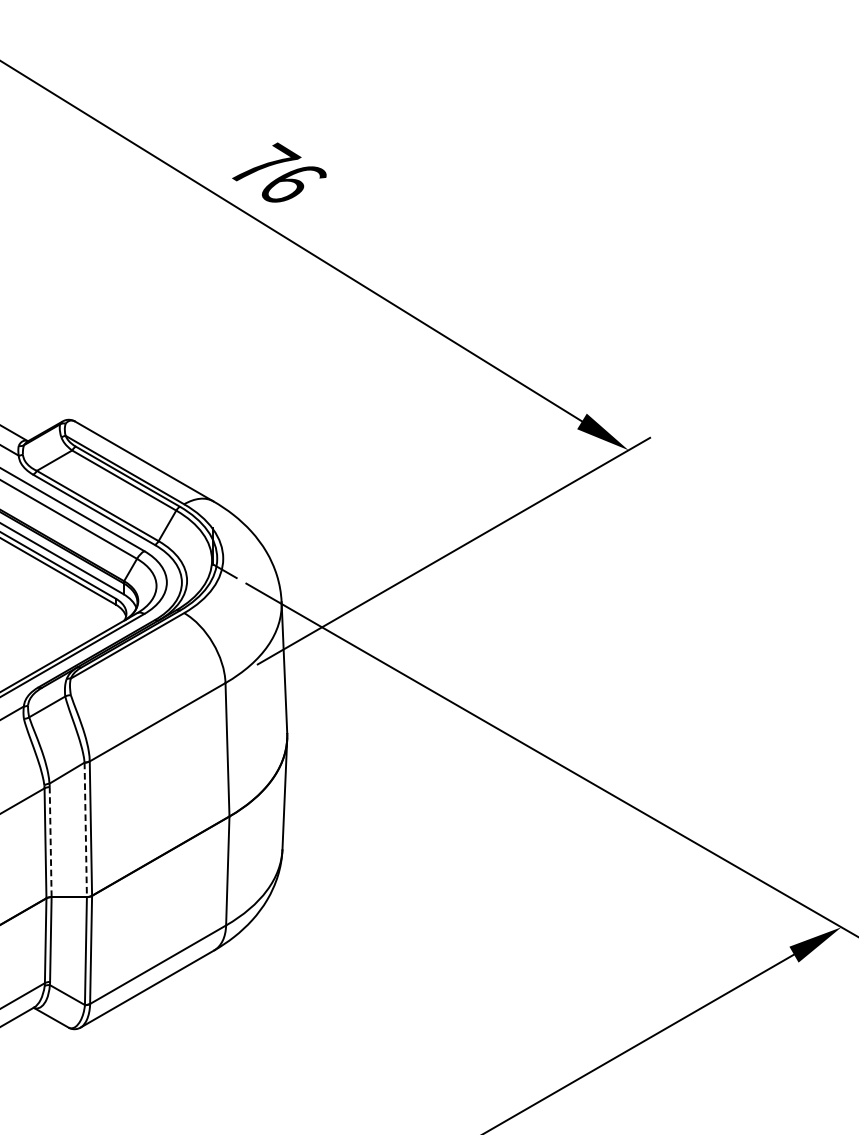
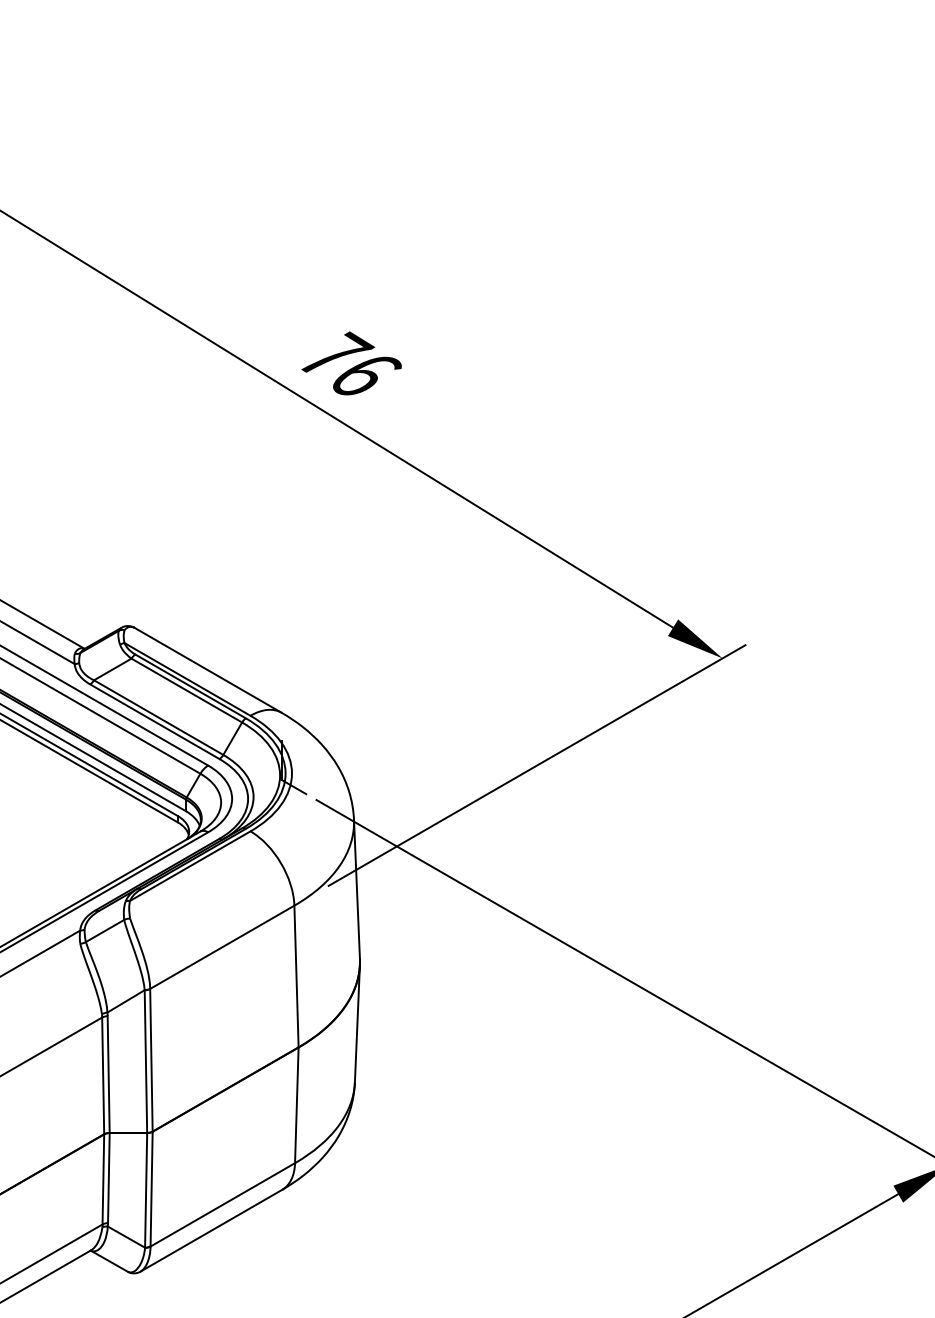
line: (85, 830) -> (145, 1062), dashed -> solid
line: (50, 841) -> (108, 1074), dashed -> solid

